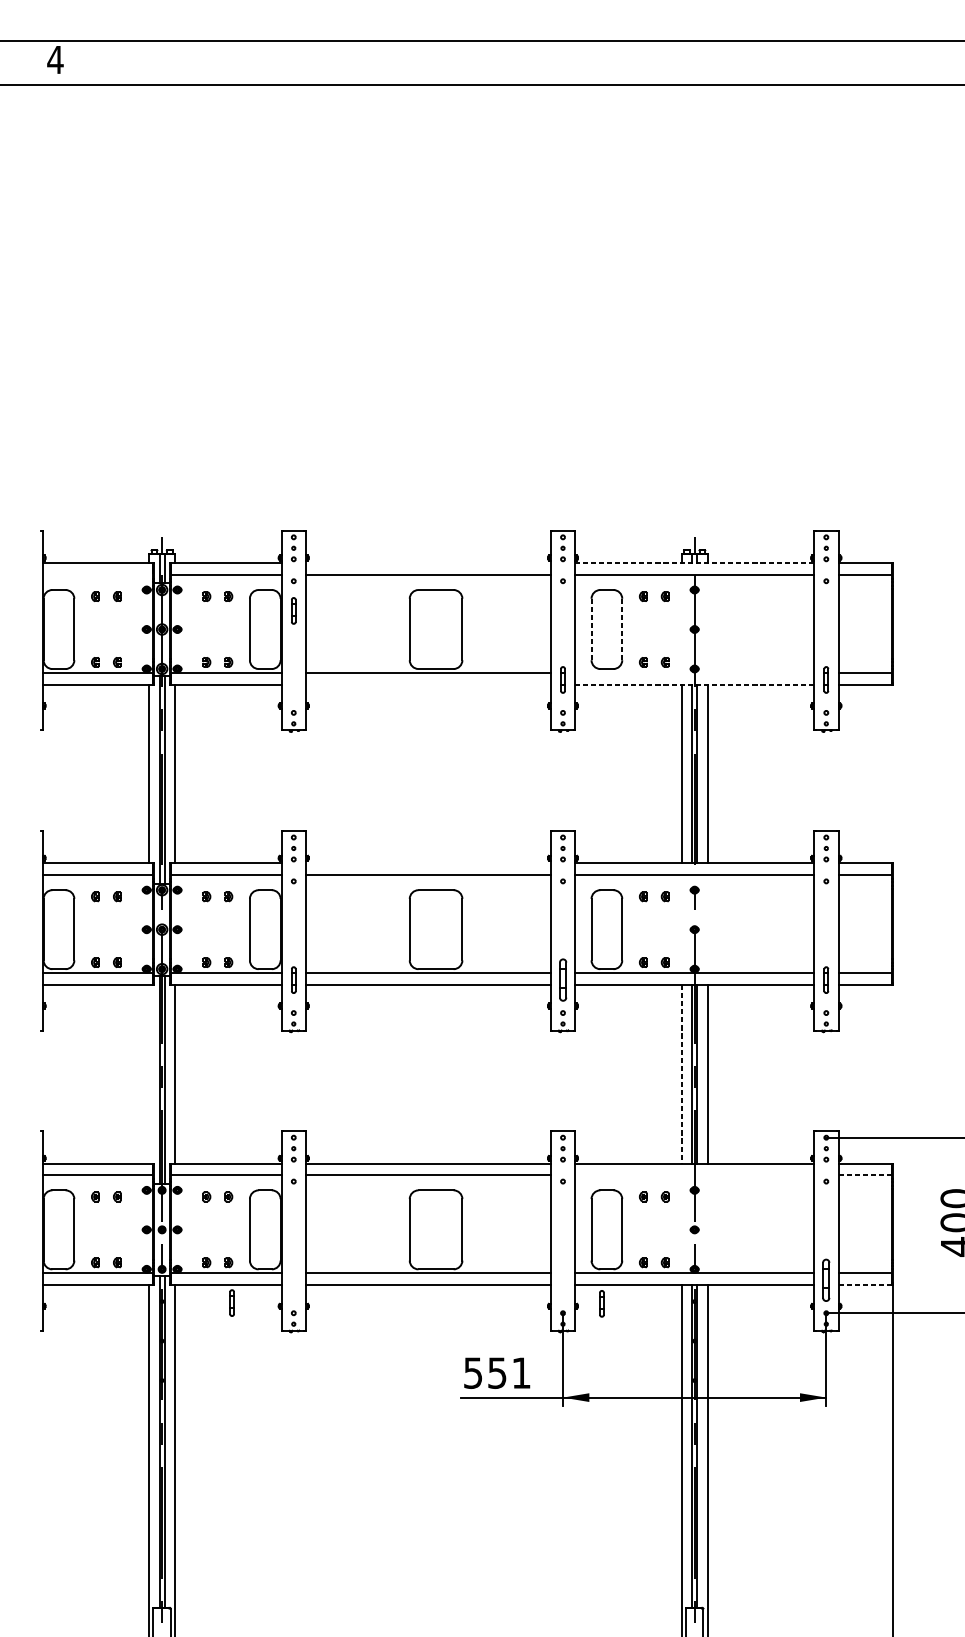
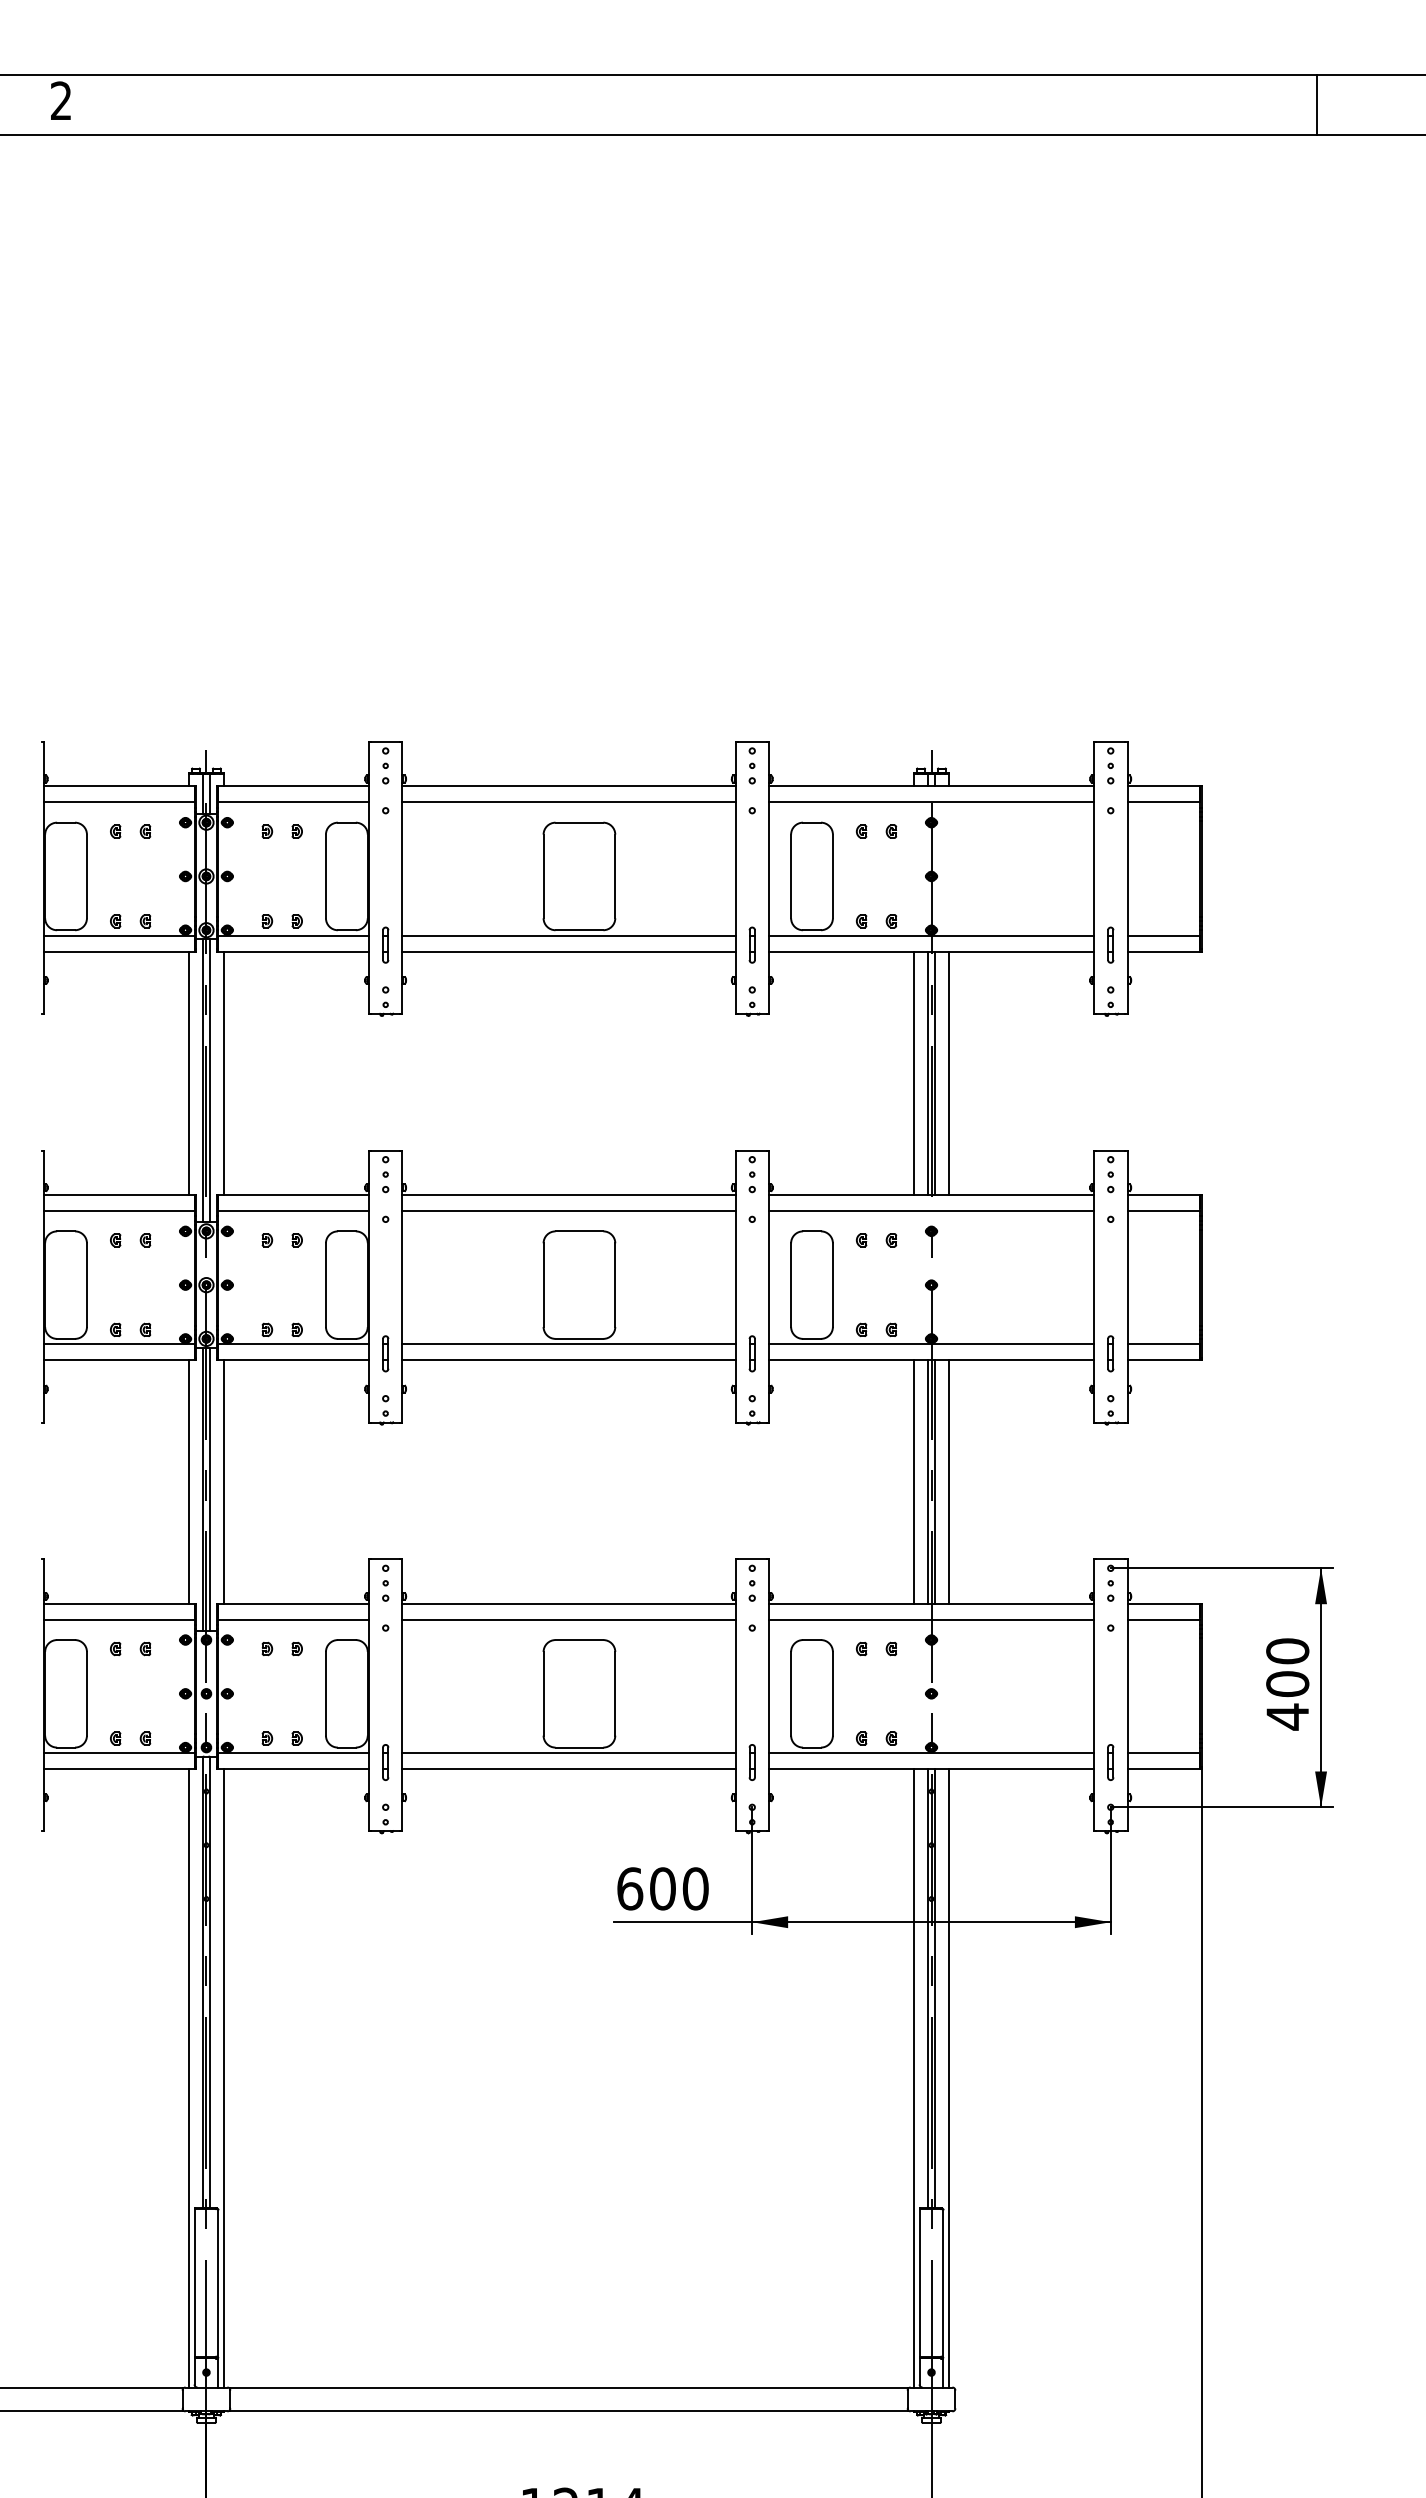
text: (54, 59) -> (60, 100), 4 -> 2
line: (428, 563) -> (568, 786), added
line: (694, 563) -> (931, 786), dashed -> solid
line: (97, 575) -> (118, 802), added
part: (293, 610) -> (385, 944), moved
line: (591, 629) -> (791, 876), dashed -> solid
line: (621, 629) -> (832, 876), dashed -> solid
line: (694, 672) -> (931, 935), added
line: (428, 684) -> (568, 951), added
line: (694, 684) -> (931, 951), dashed -> solid
line: (428, 863) -> (568, 1194), added
part: (562, 979) -> (751, 1353), size x0.62
line: (148, 1073) -> (188, 1481), added
line: (681, 1074) -> (913, 1482), dashed -> solid
line: (694, 1175) -> (931, 1619), added
line: (865, 1175) -> (1163, 1619), dashed -> solid
part: (826, 1280) -> (1110, 1762), size x0.62
line: (865, 1285) -> (1163, 1769), dashed -> solid
part: (231, 1303) -> (385, 1762), moved
part: (601, 1303) -> (751, 1762), moved
text: (497, 1372) -> (662, 1888), 551 -> 600

